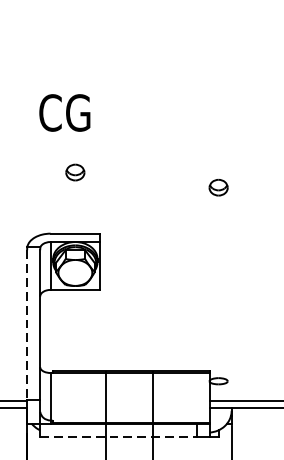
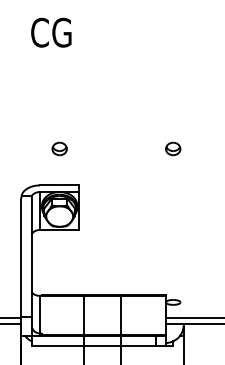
text: (65, 112) -> (51, 32), moved
part: (75, 171) -> (59, 148), moved
line: (27, 325) -> (21, 258), dashed -> solid
line: (118, 436) -> (93, 346), dashed -> solid

